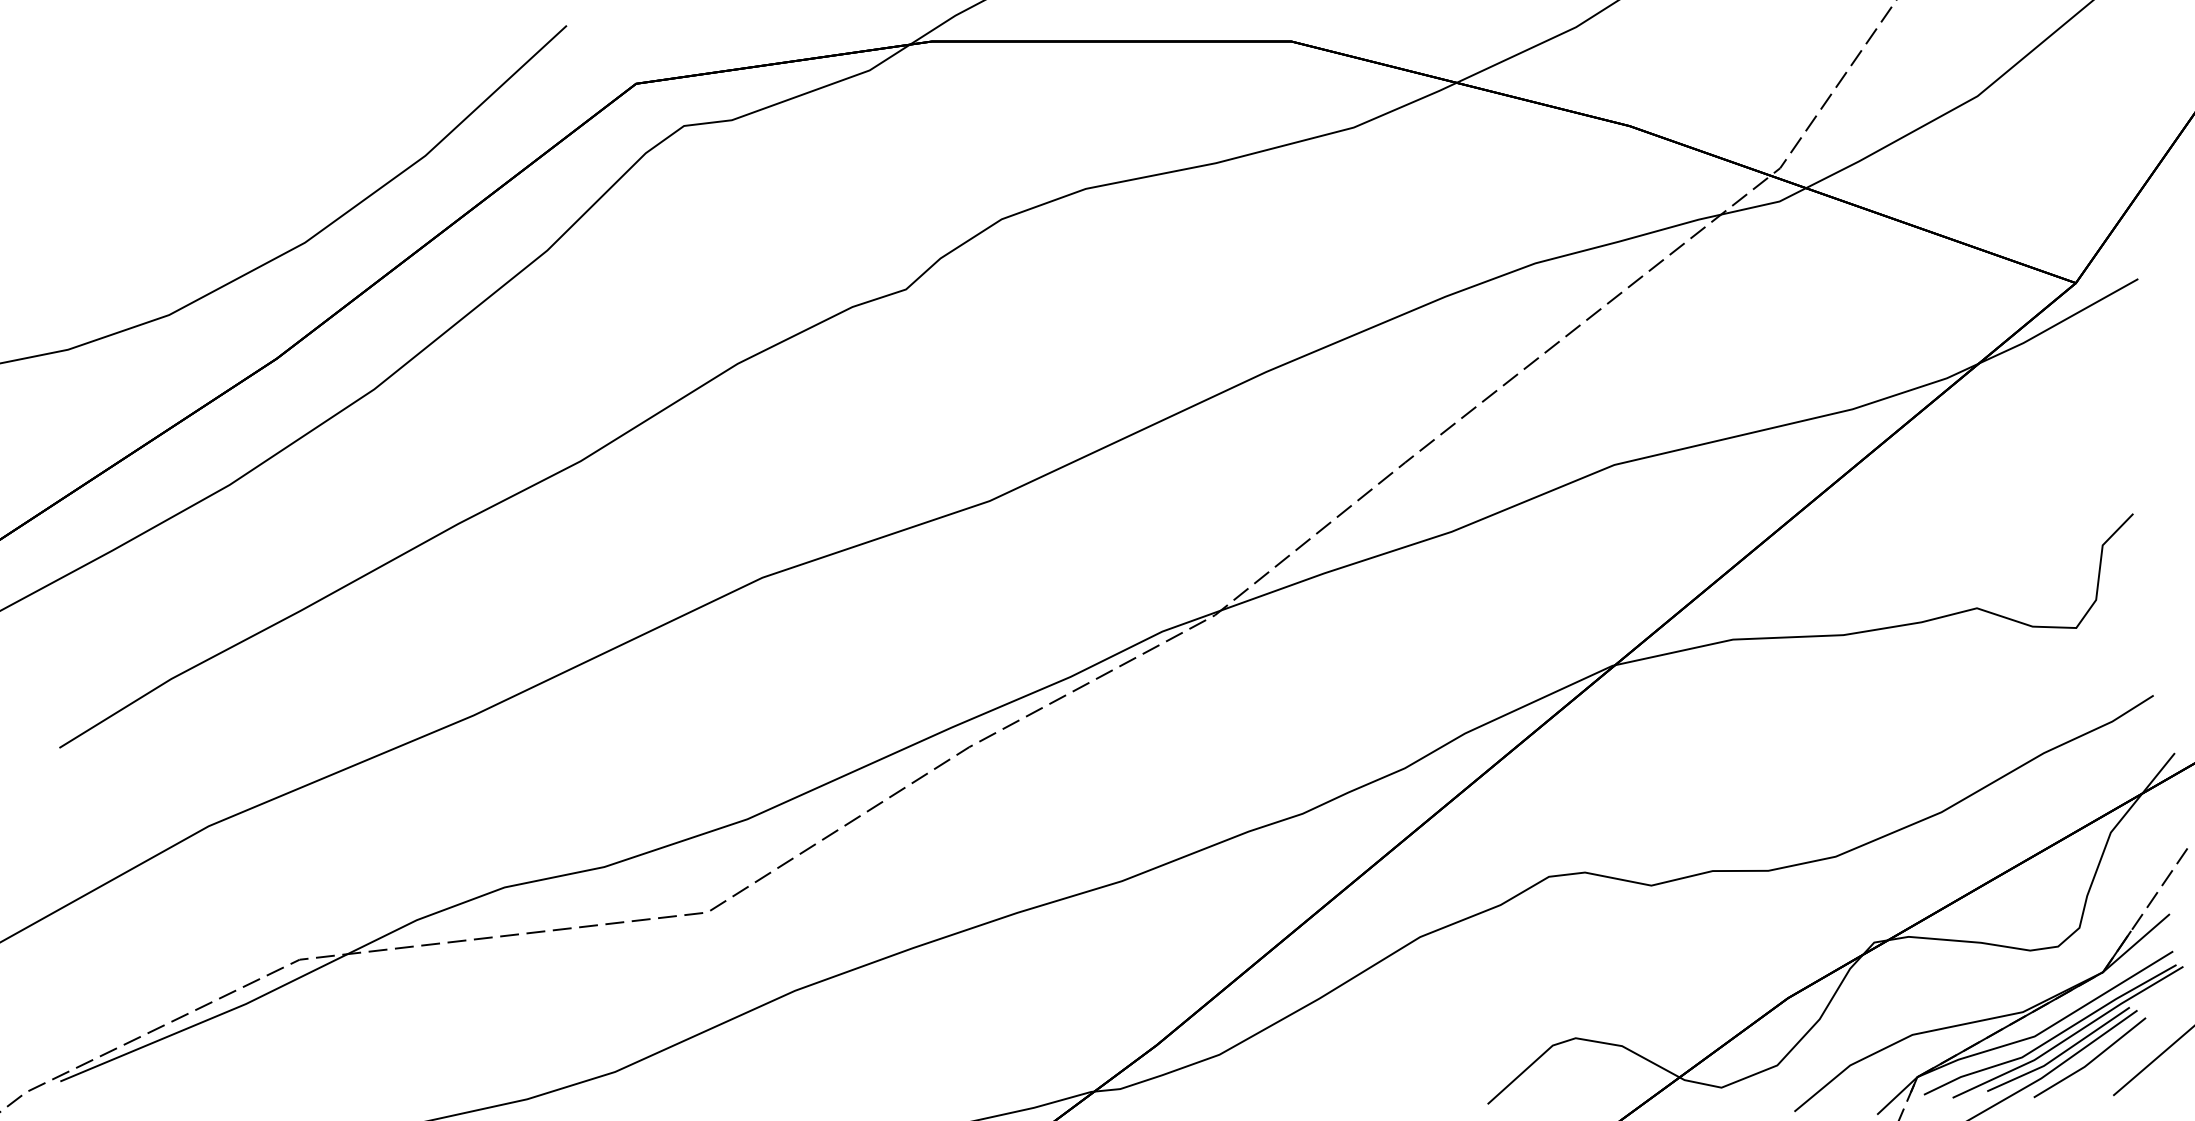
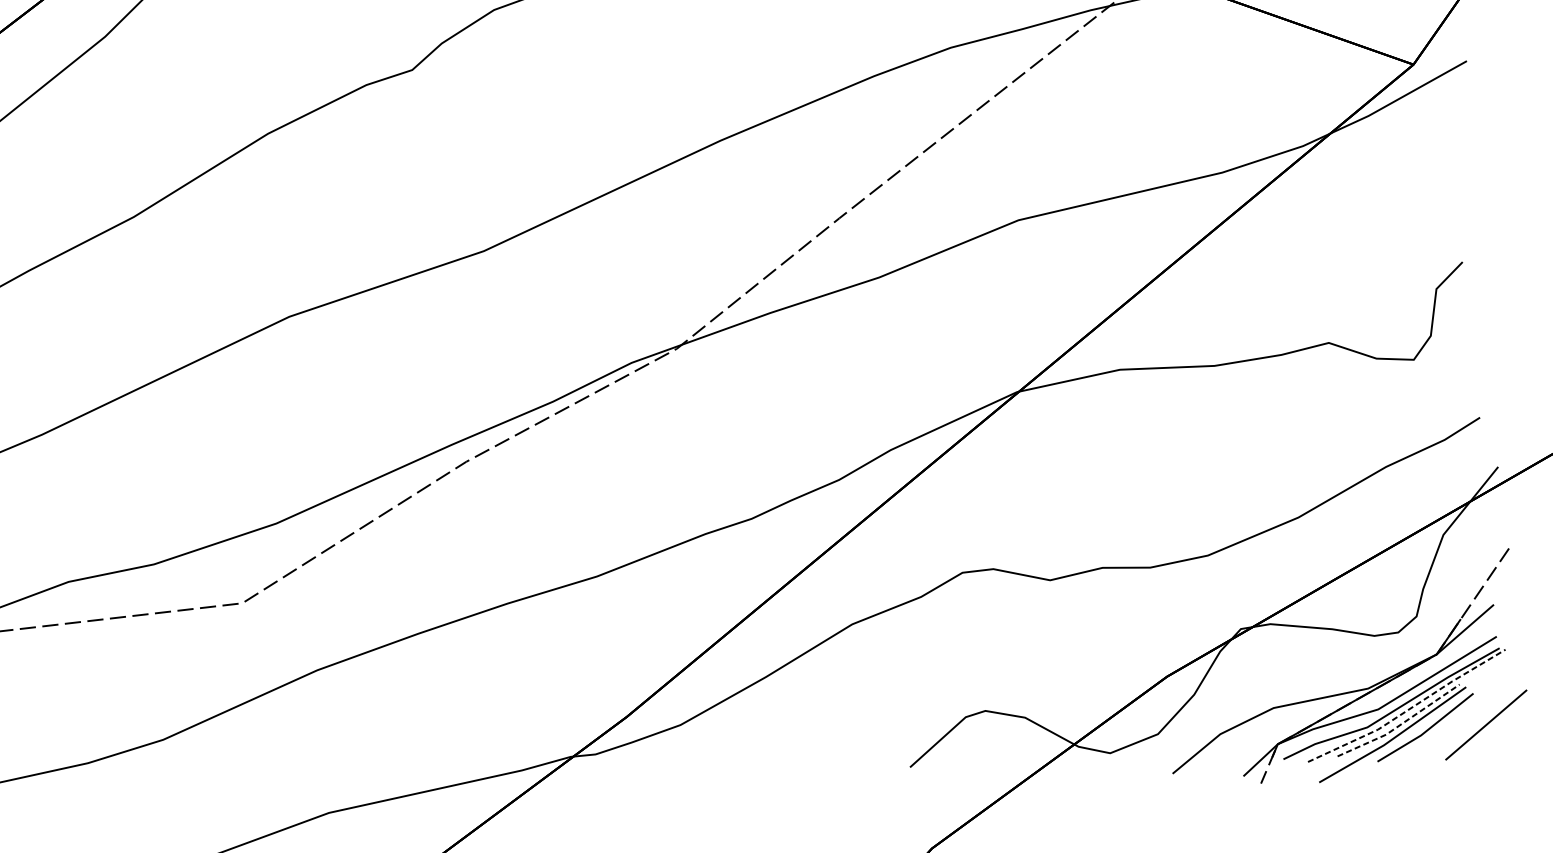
line: (2070, 1036) -> (1408, 709), solid -> dashed
line: (2060, 1054) -> (1400, 724), solid -> dashed

